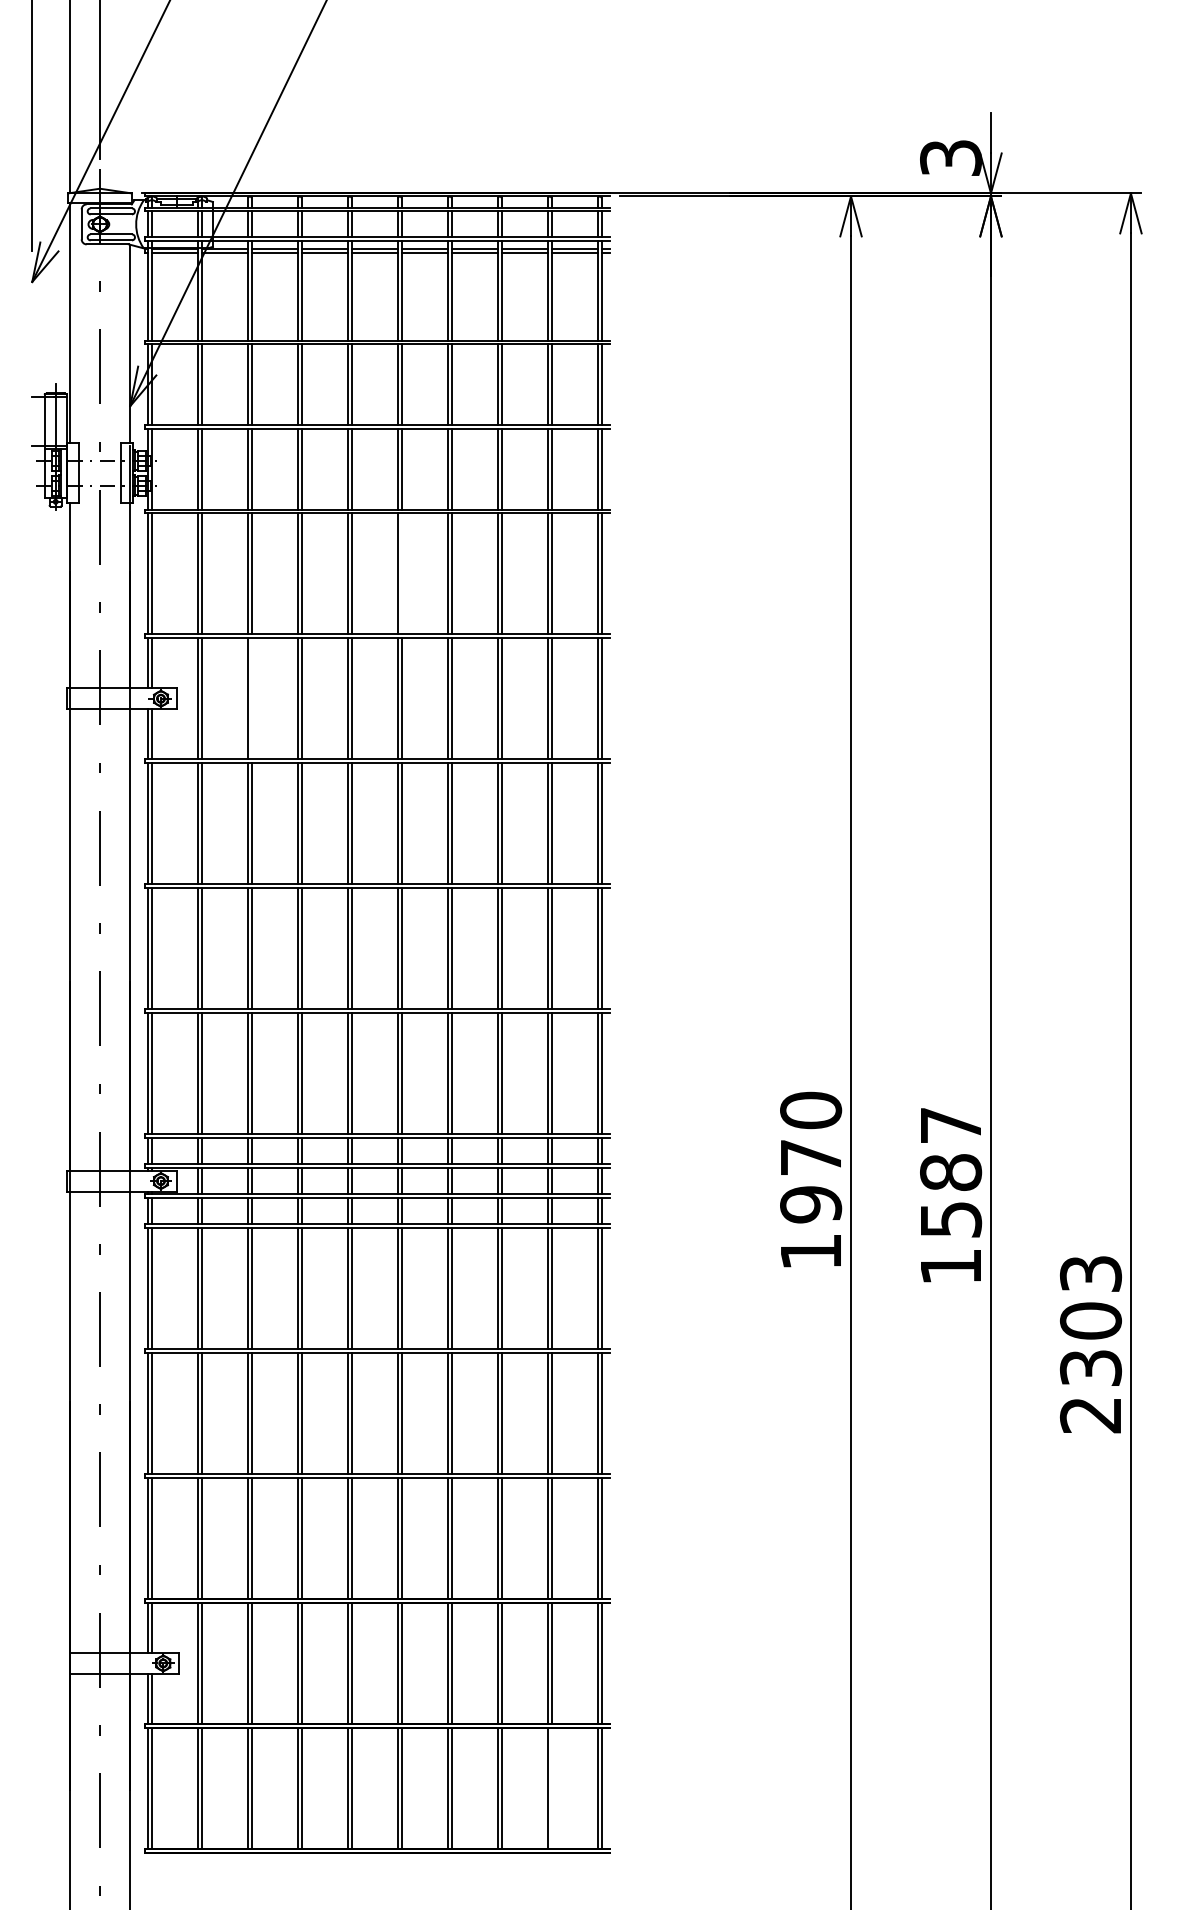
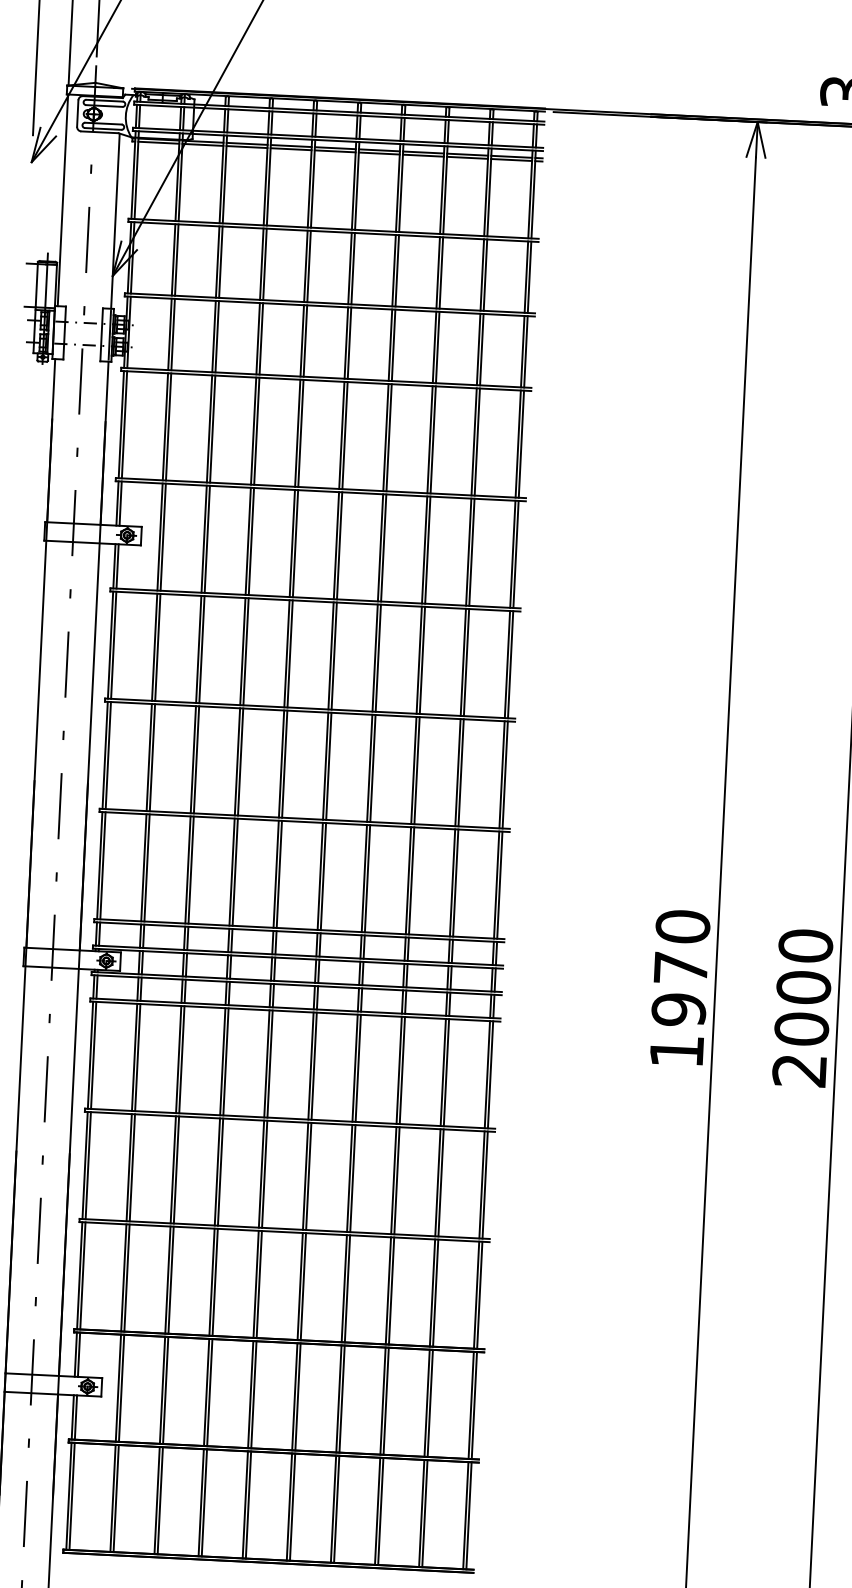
line: (401, 573) -> (344, 435), added
line: (251, 698) -> (207, 539), added
text: (951, 1195) -> (803, 1007), 1587 -> 2000
line: (551, 1788) -> (424, 1513), added

